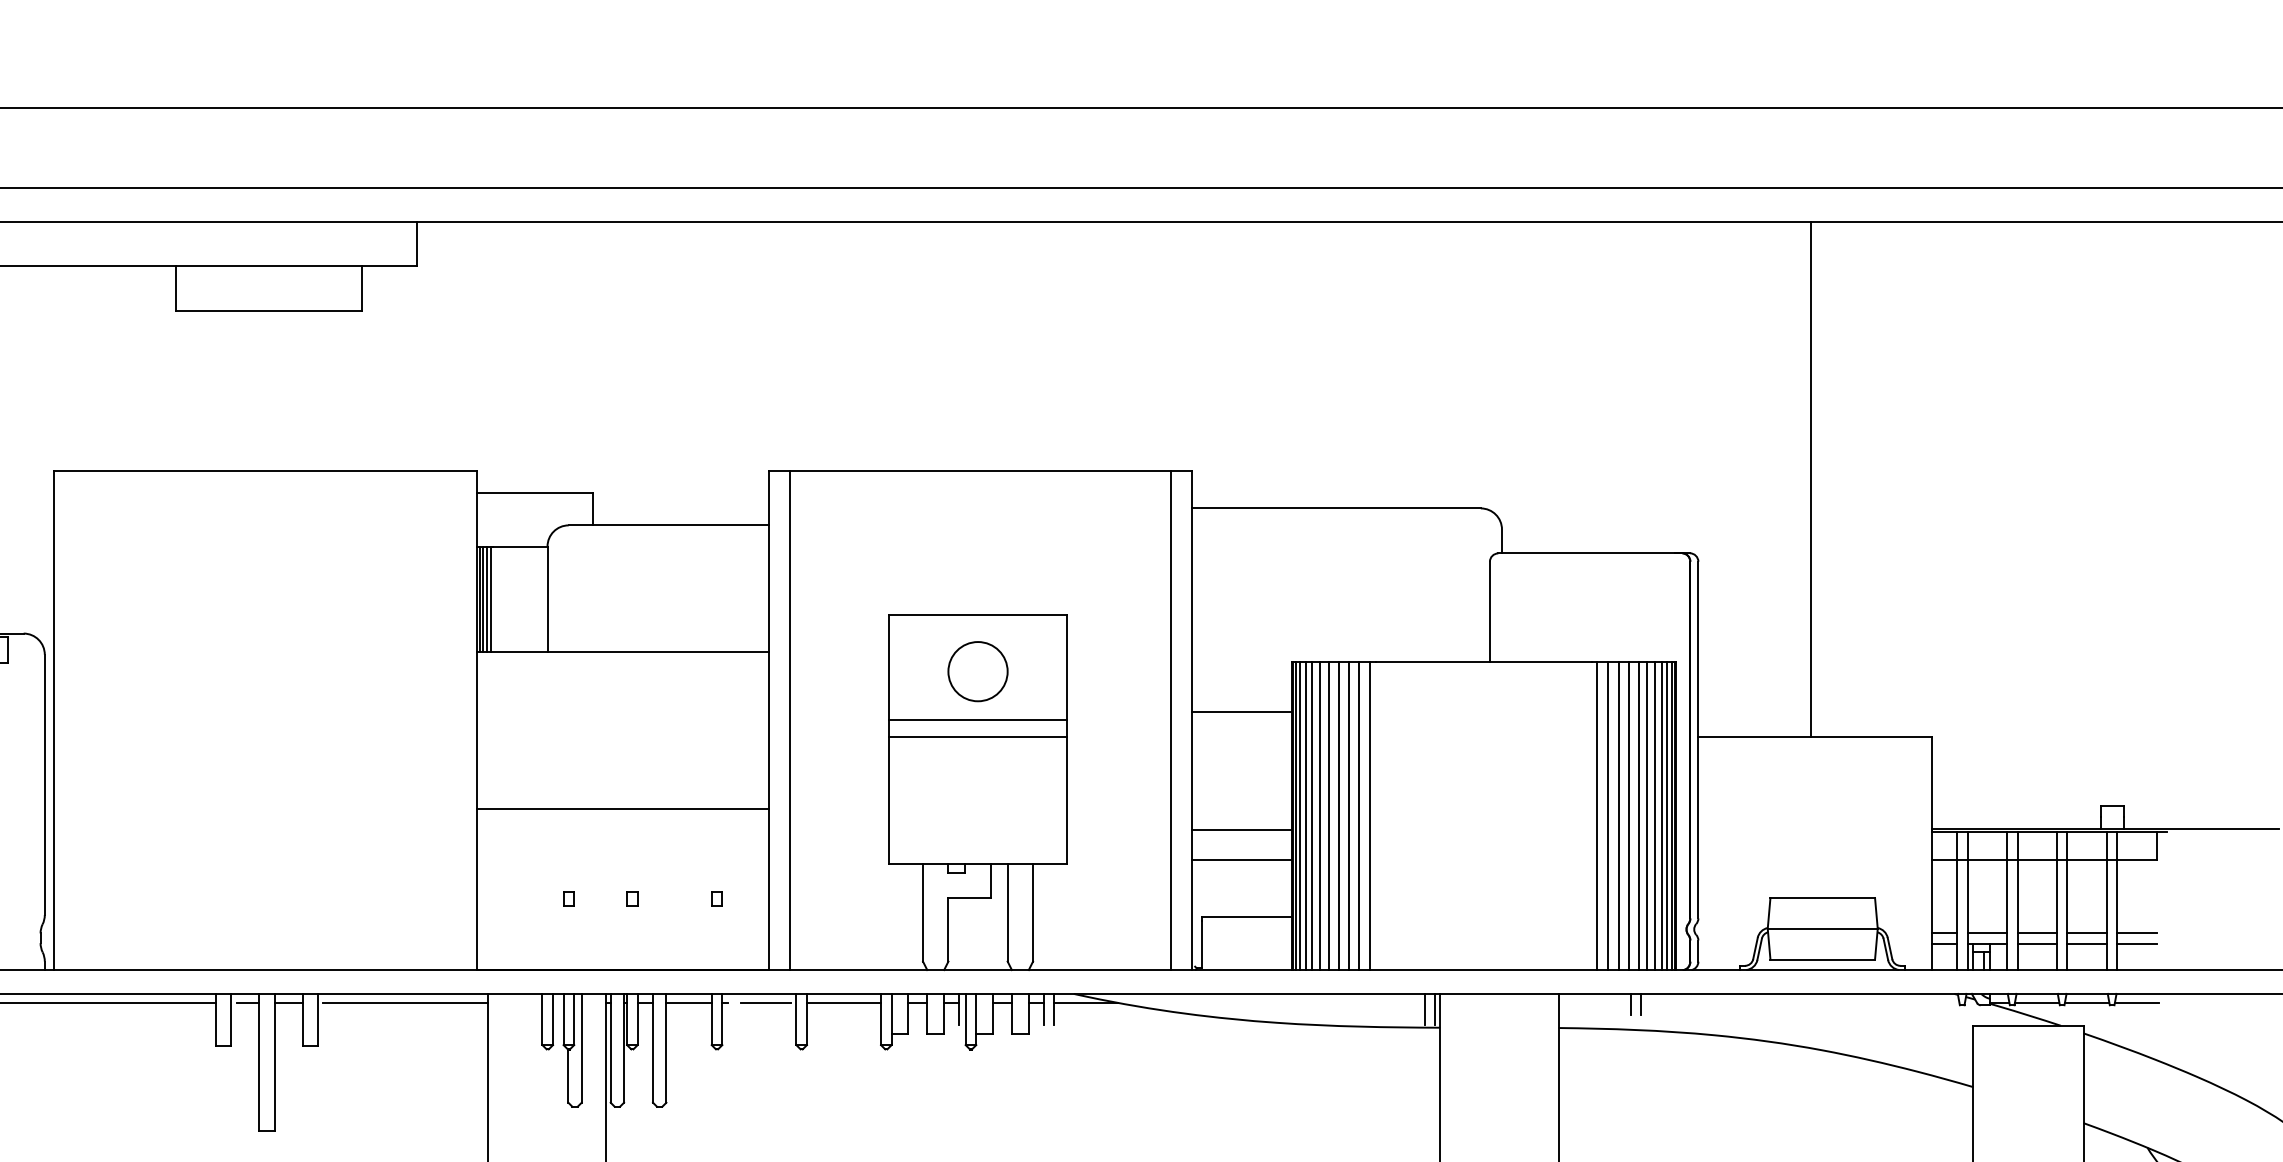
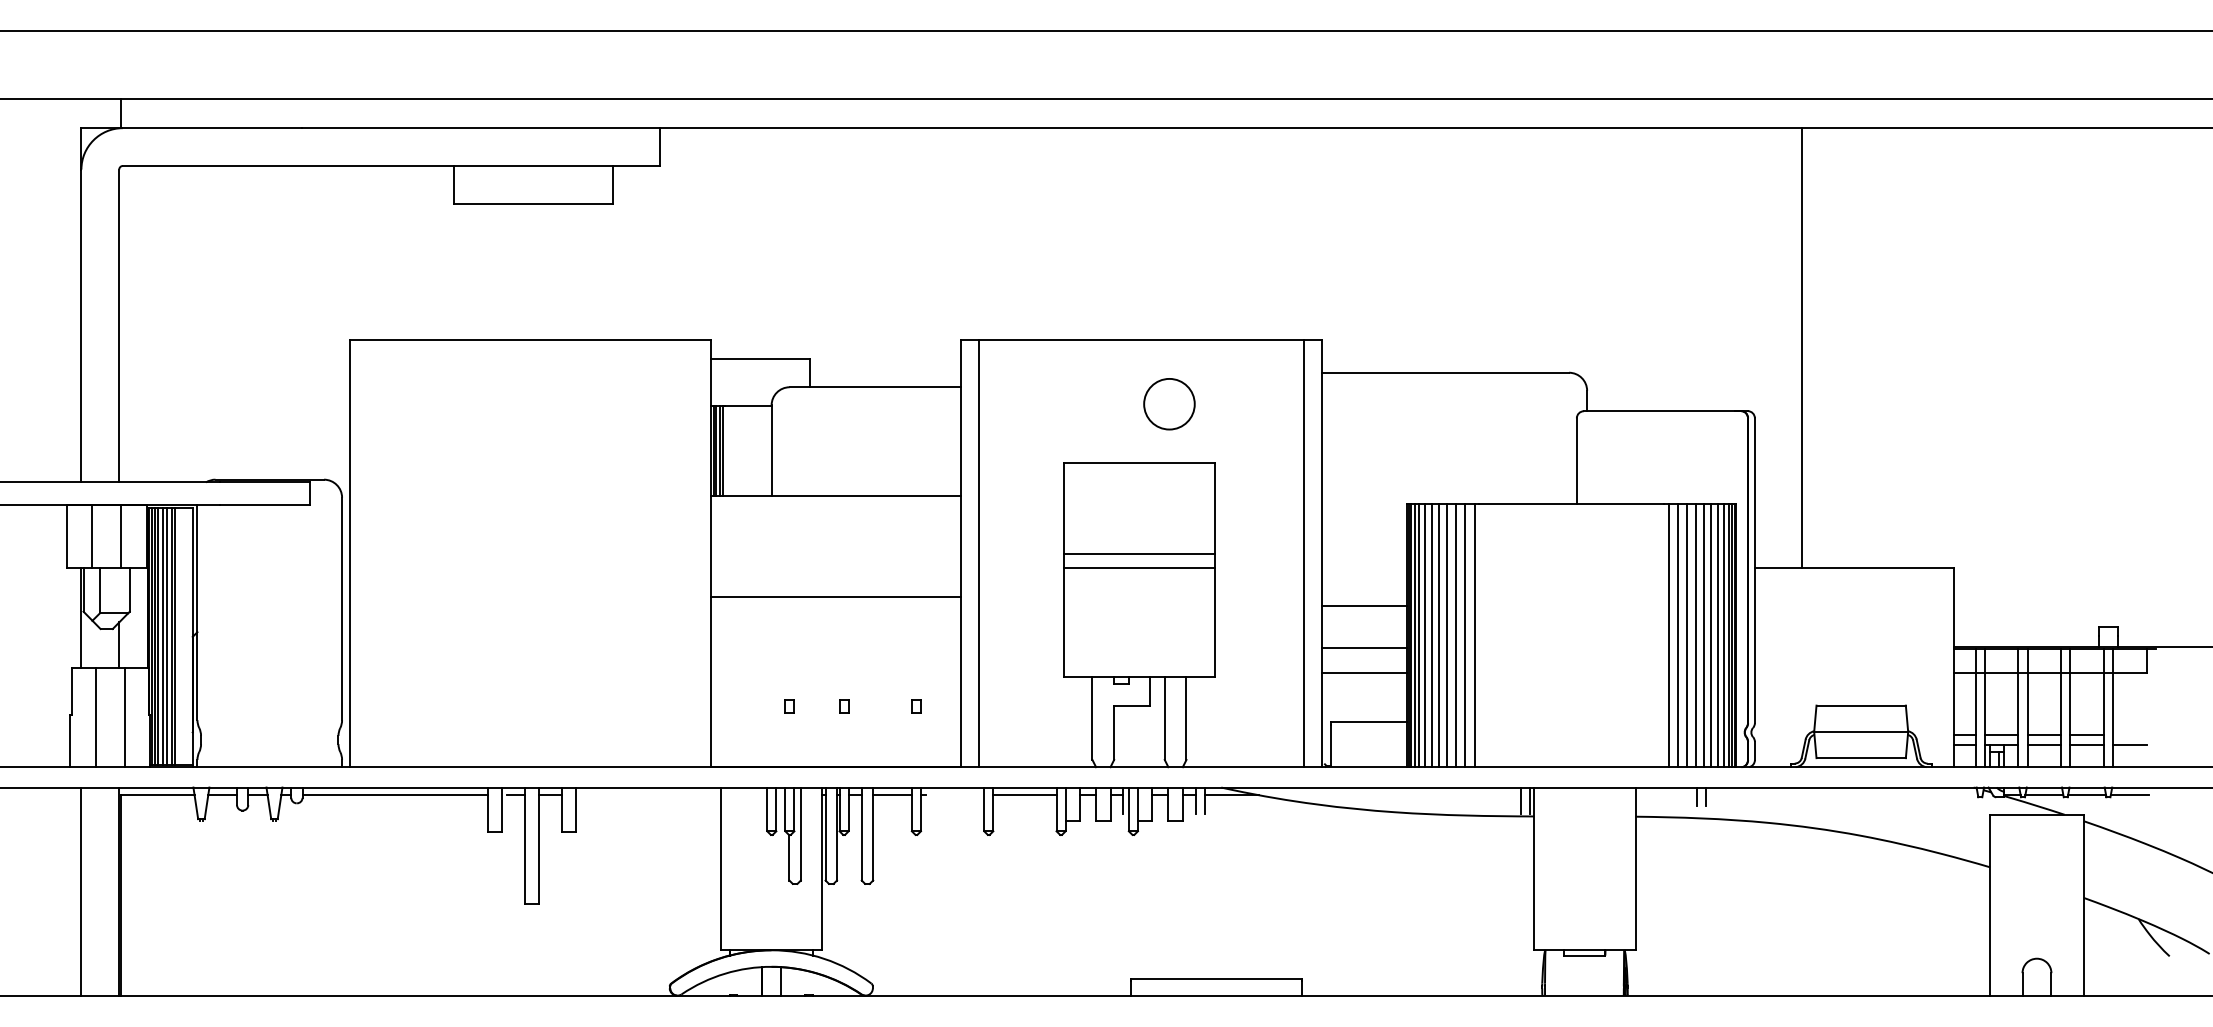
line: (1811, 480) -> (1802, 348), moved
circle: (978, 671) -> (1169, 404), moved
line: (1241, 711) -> (1364, 606), moved
line: (622, 808) -> (835, 596), moved
line: (2136, 932) -> (2129, 735), removed
line: (404, 1003) -> (649, 795), removed
line: (765, 1003) -> (957, 795), removed

